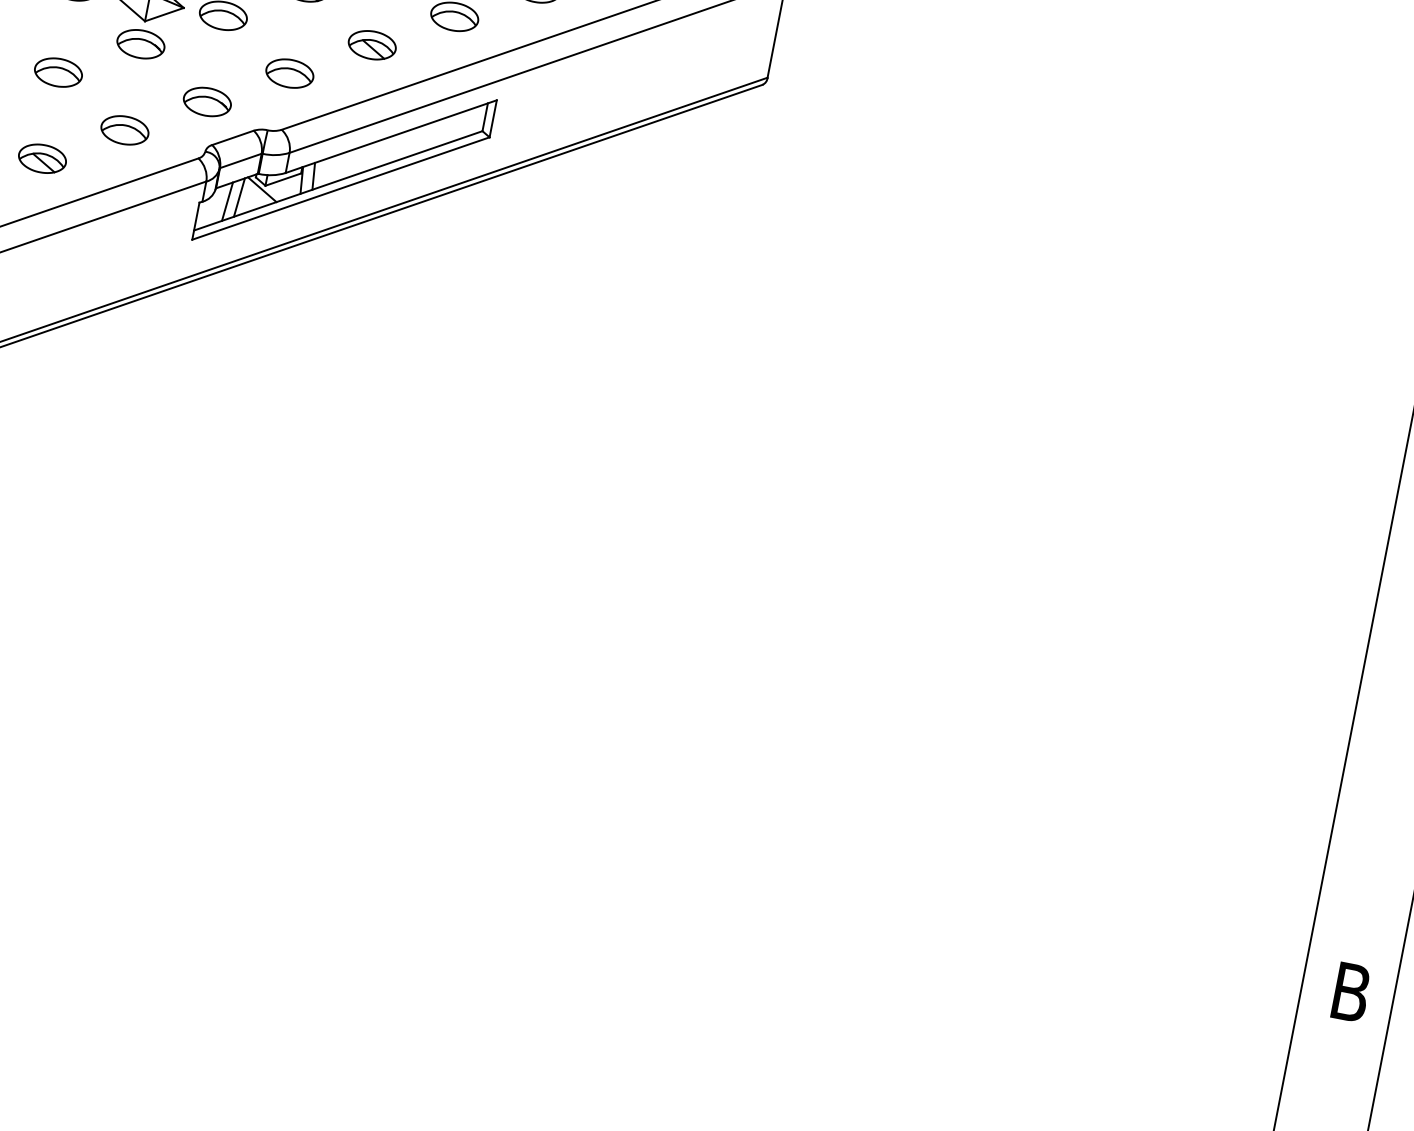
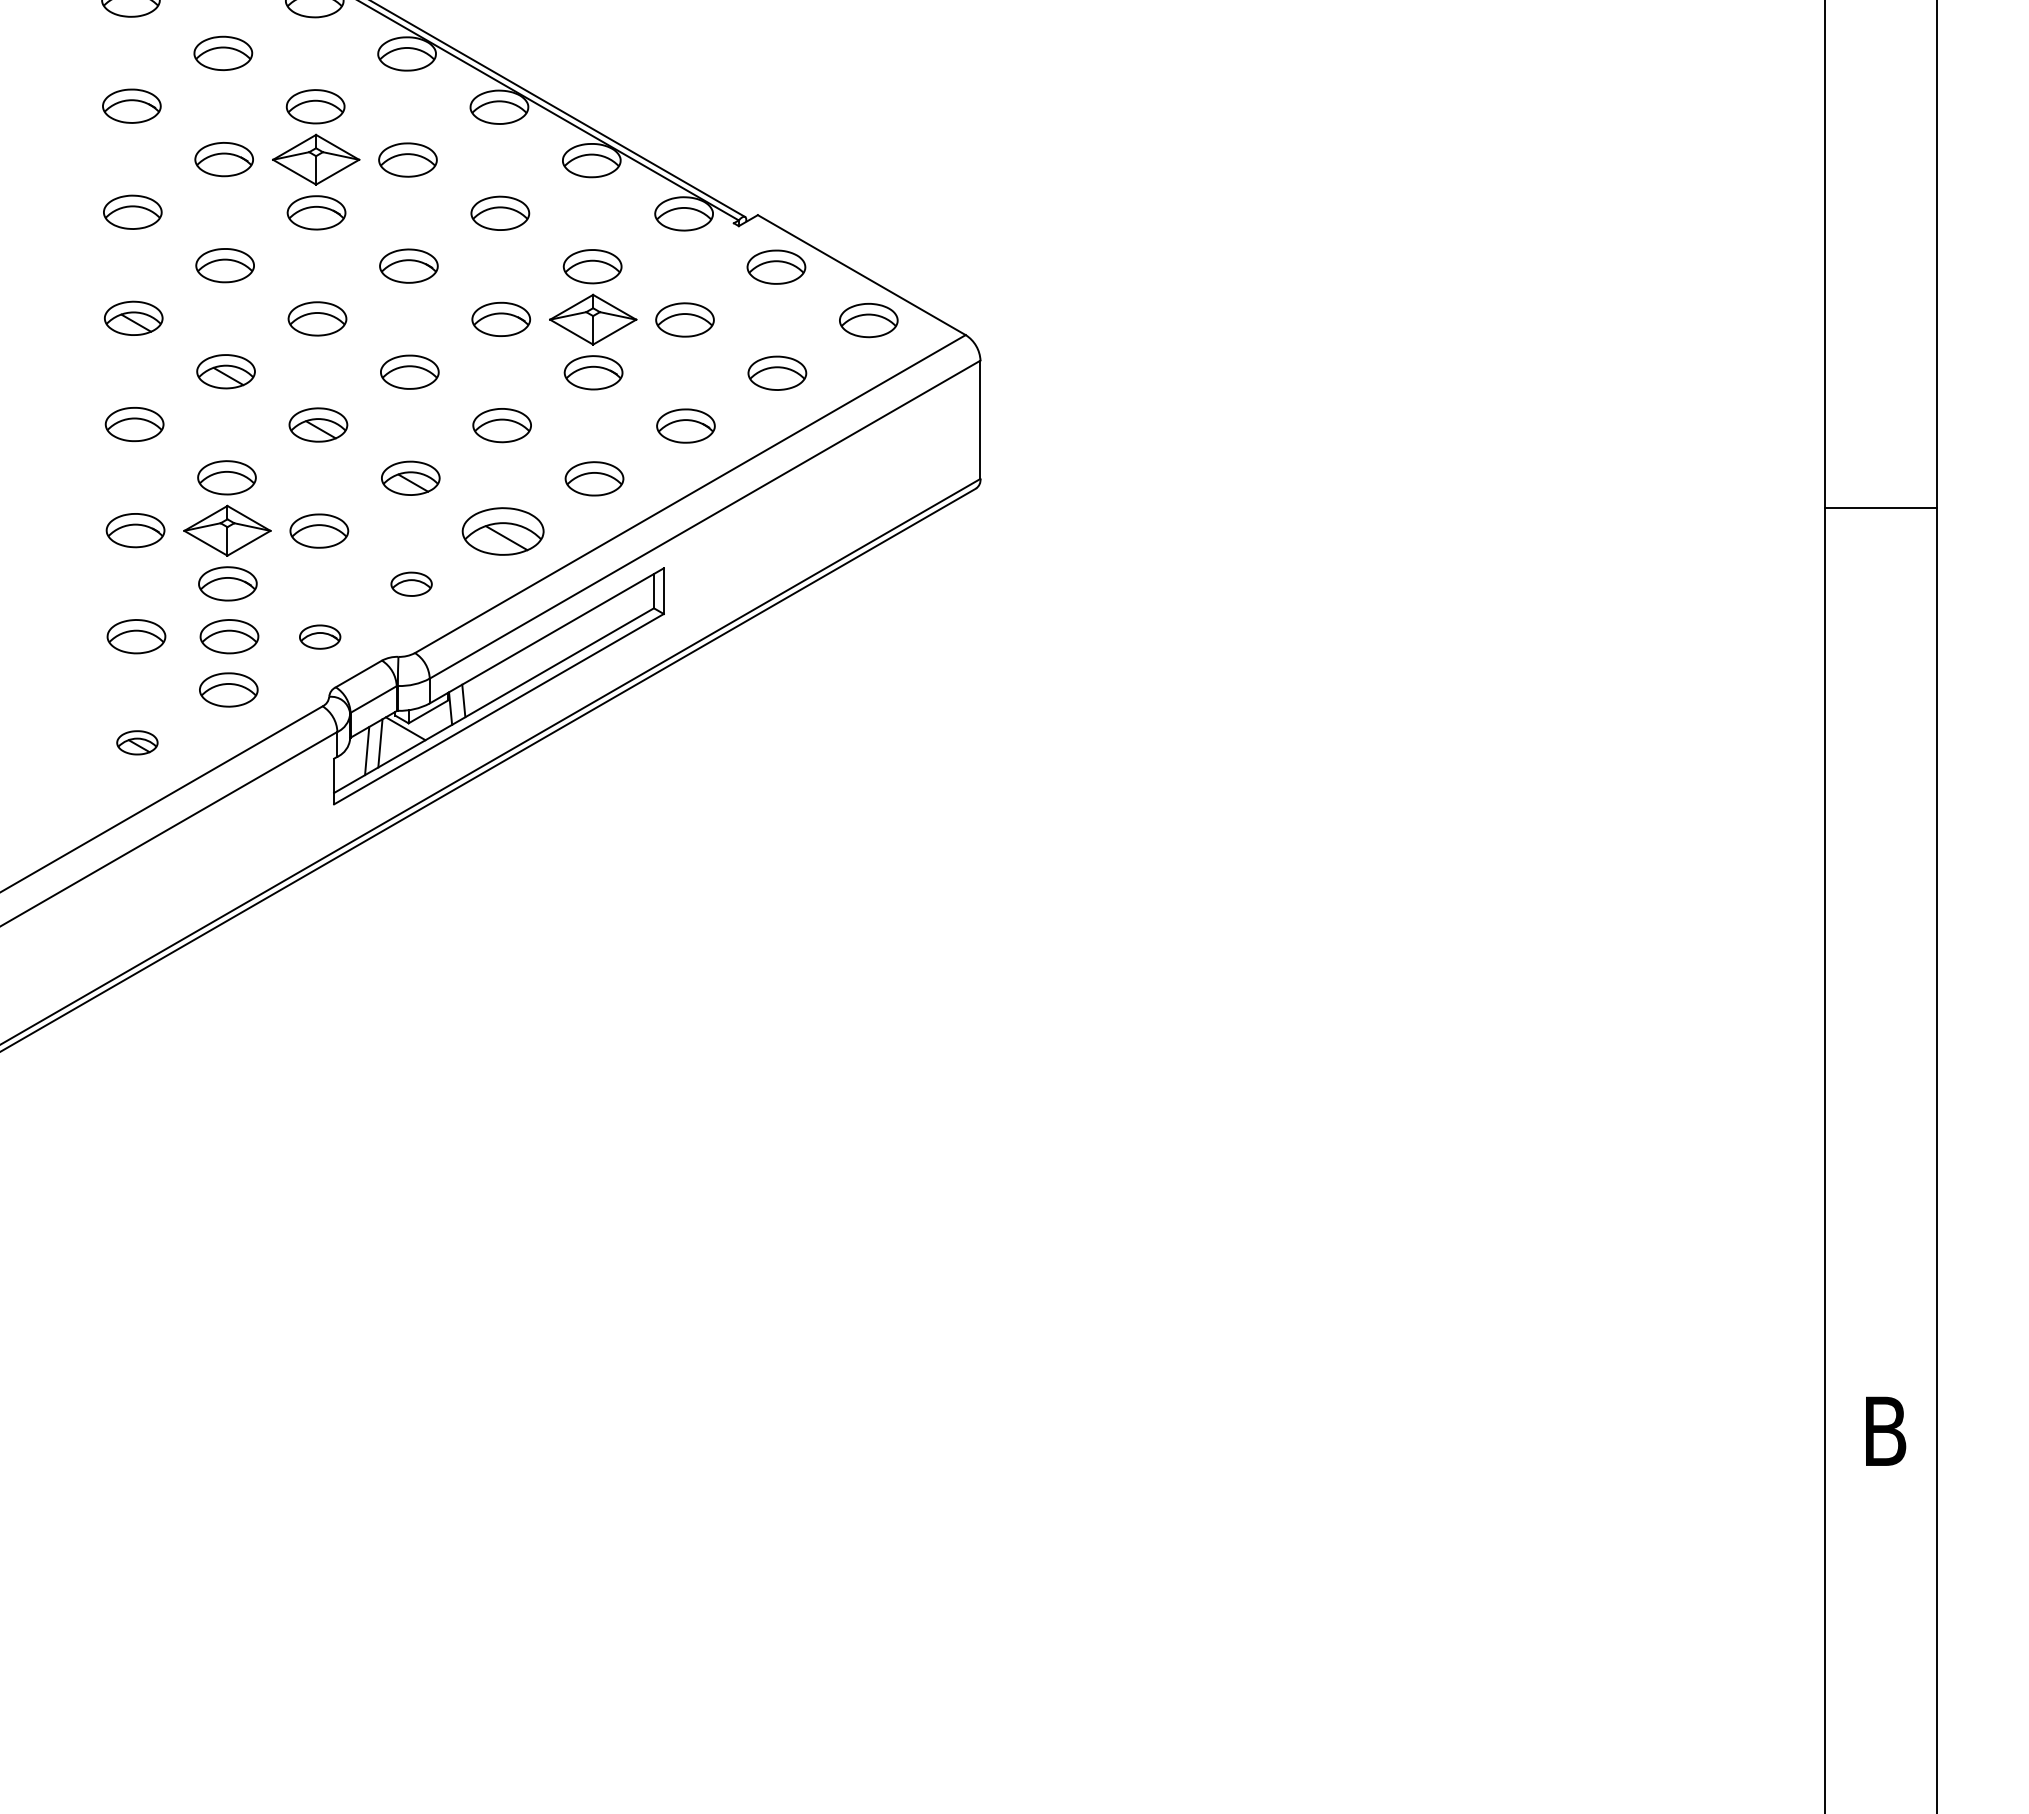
part: (371, 45) -> (502, 531), size x1.4
part: (289, 72) -> (411, 583), size x0.7
part: (133, 87) -> (229, 636), added
part: (206, 101) -> (319, 636), size x0.7
part: (42, 158) -> (137, 742), size x0.7

